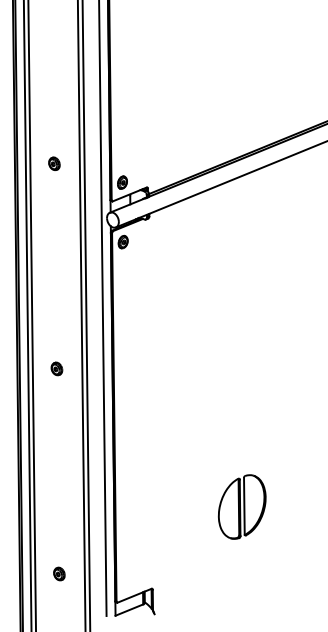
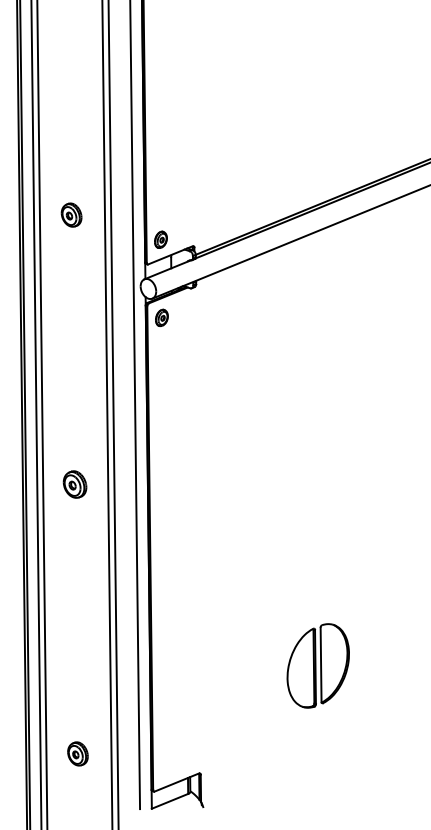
part: (54, 163) -> (71, 214), size x1.4
part: (56, 368) -> (74, 484), size x1.6
part: (59, 573) -> (78, 753), size x1.4

